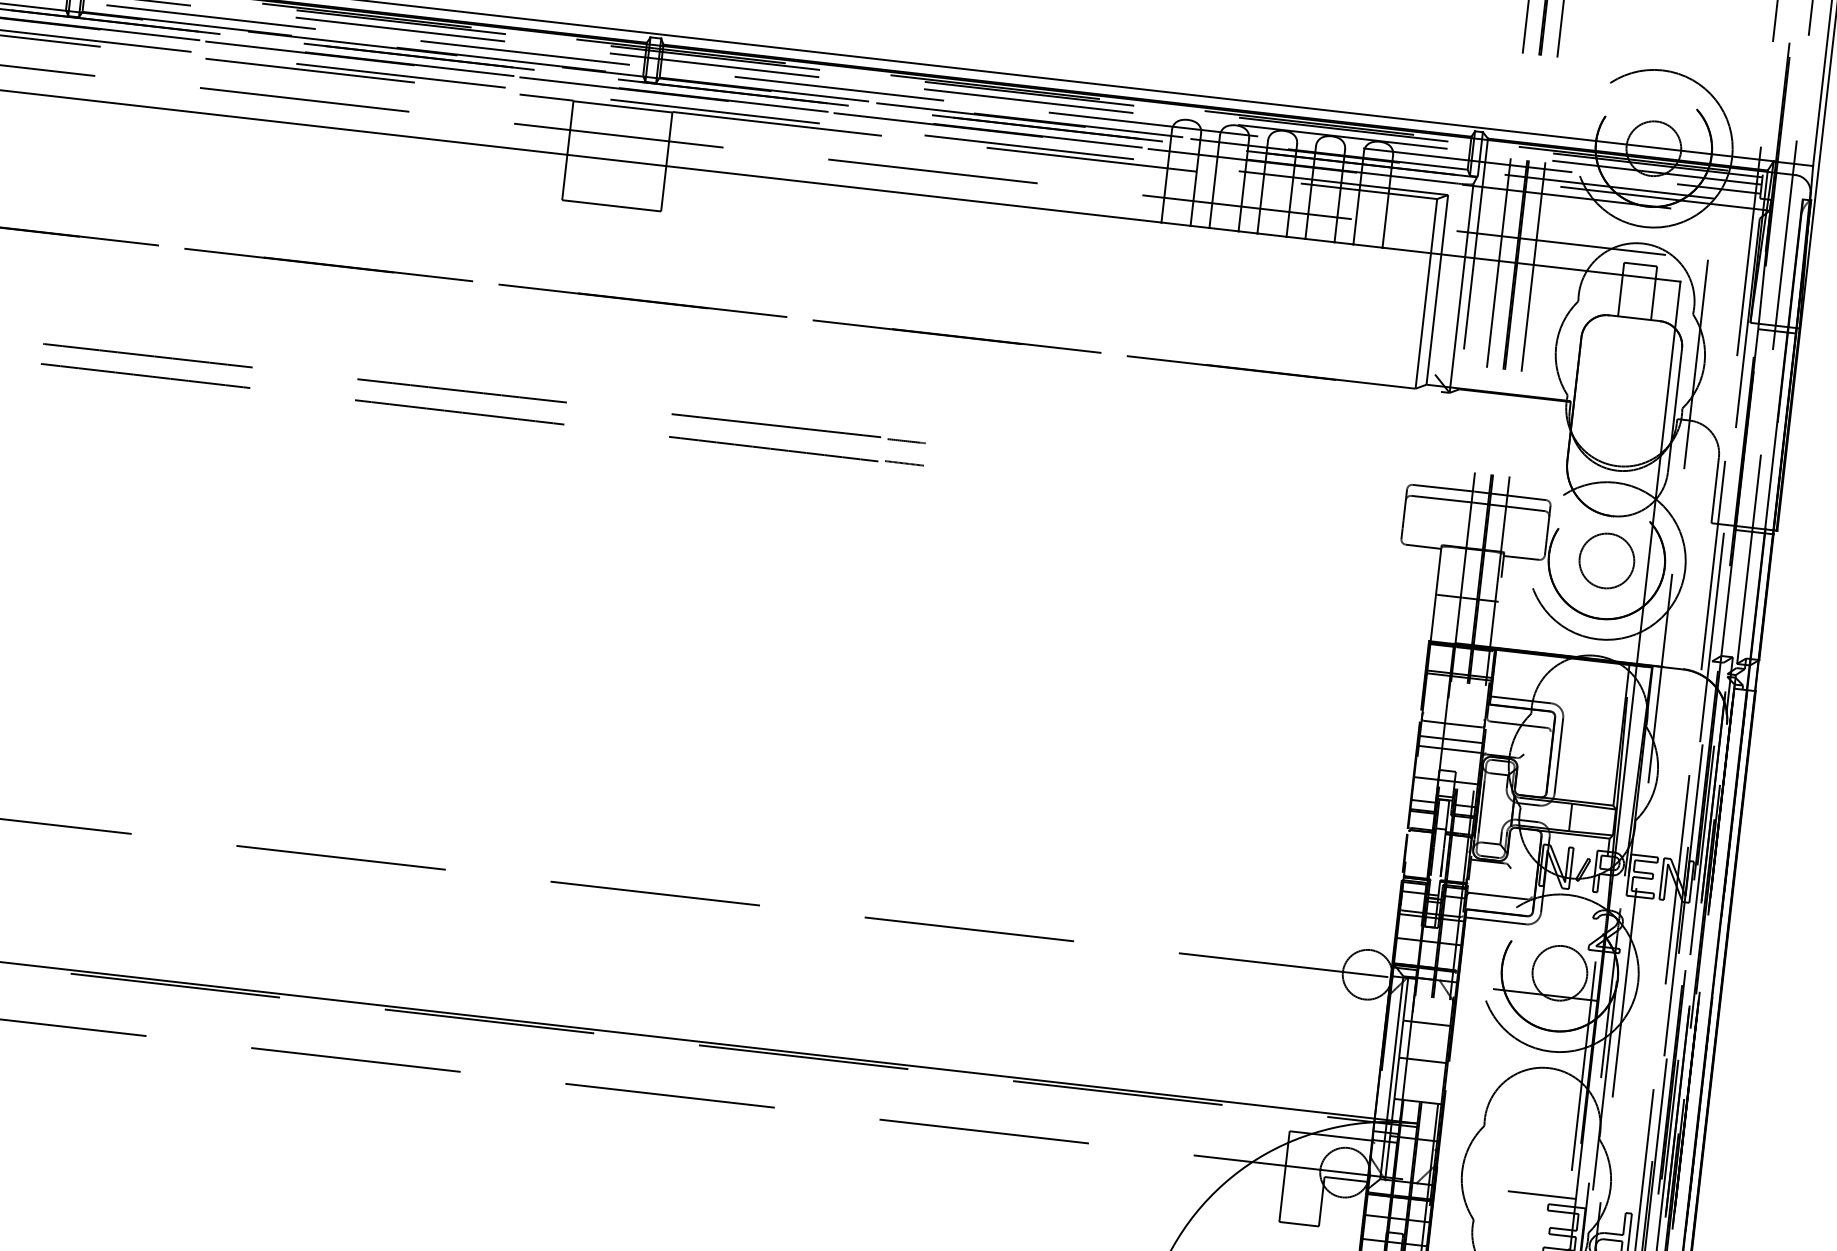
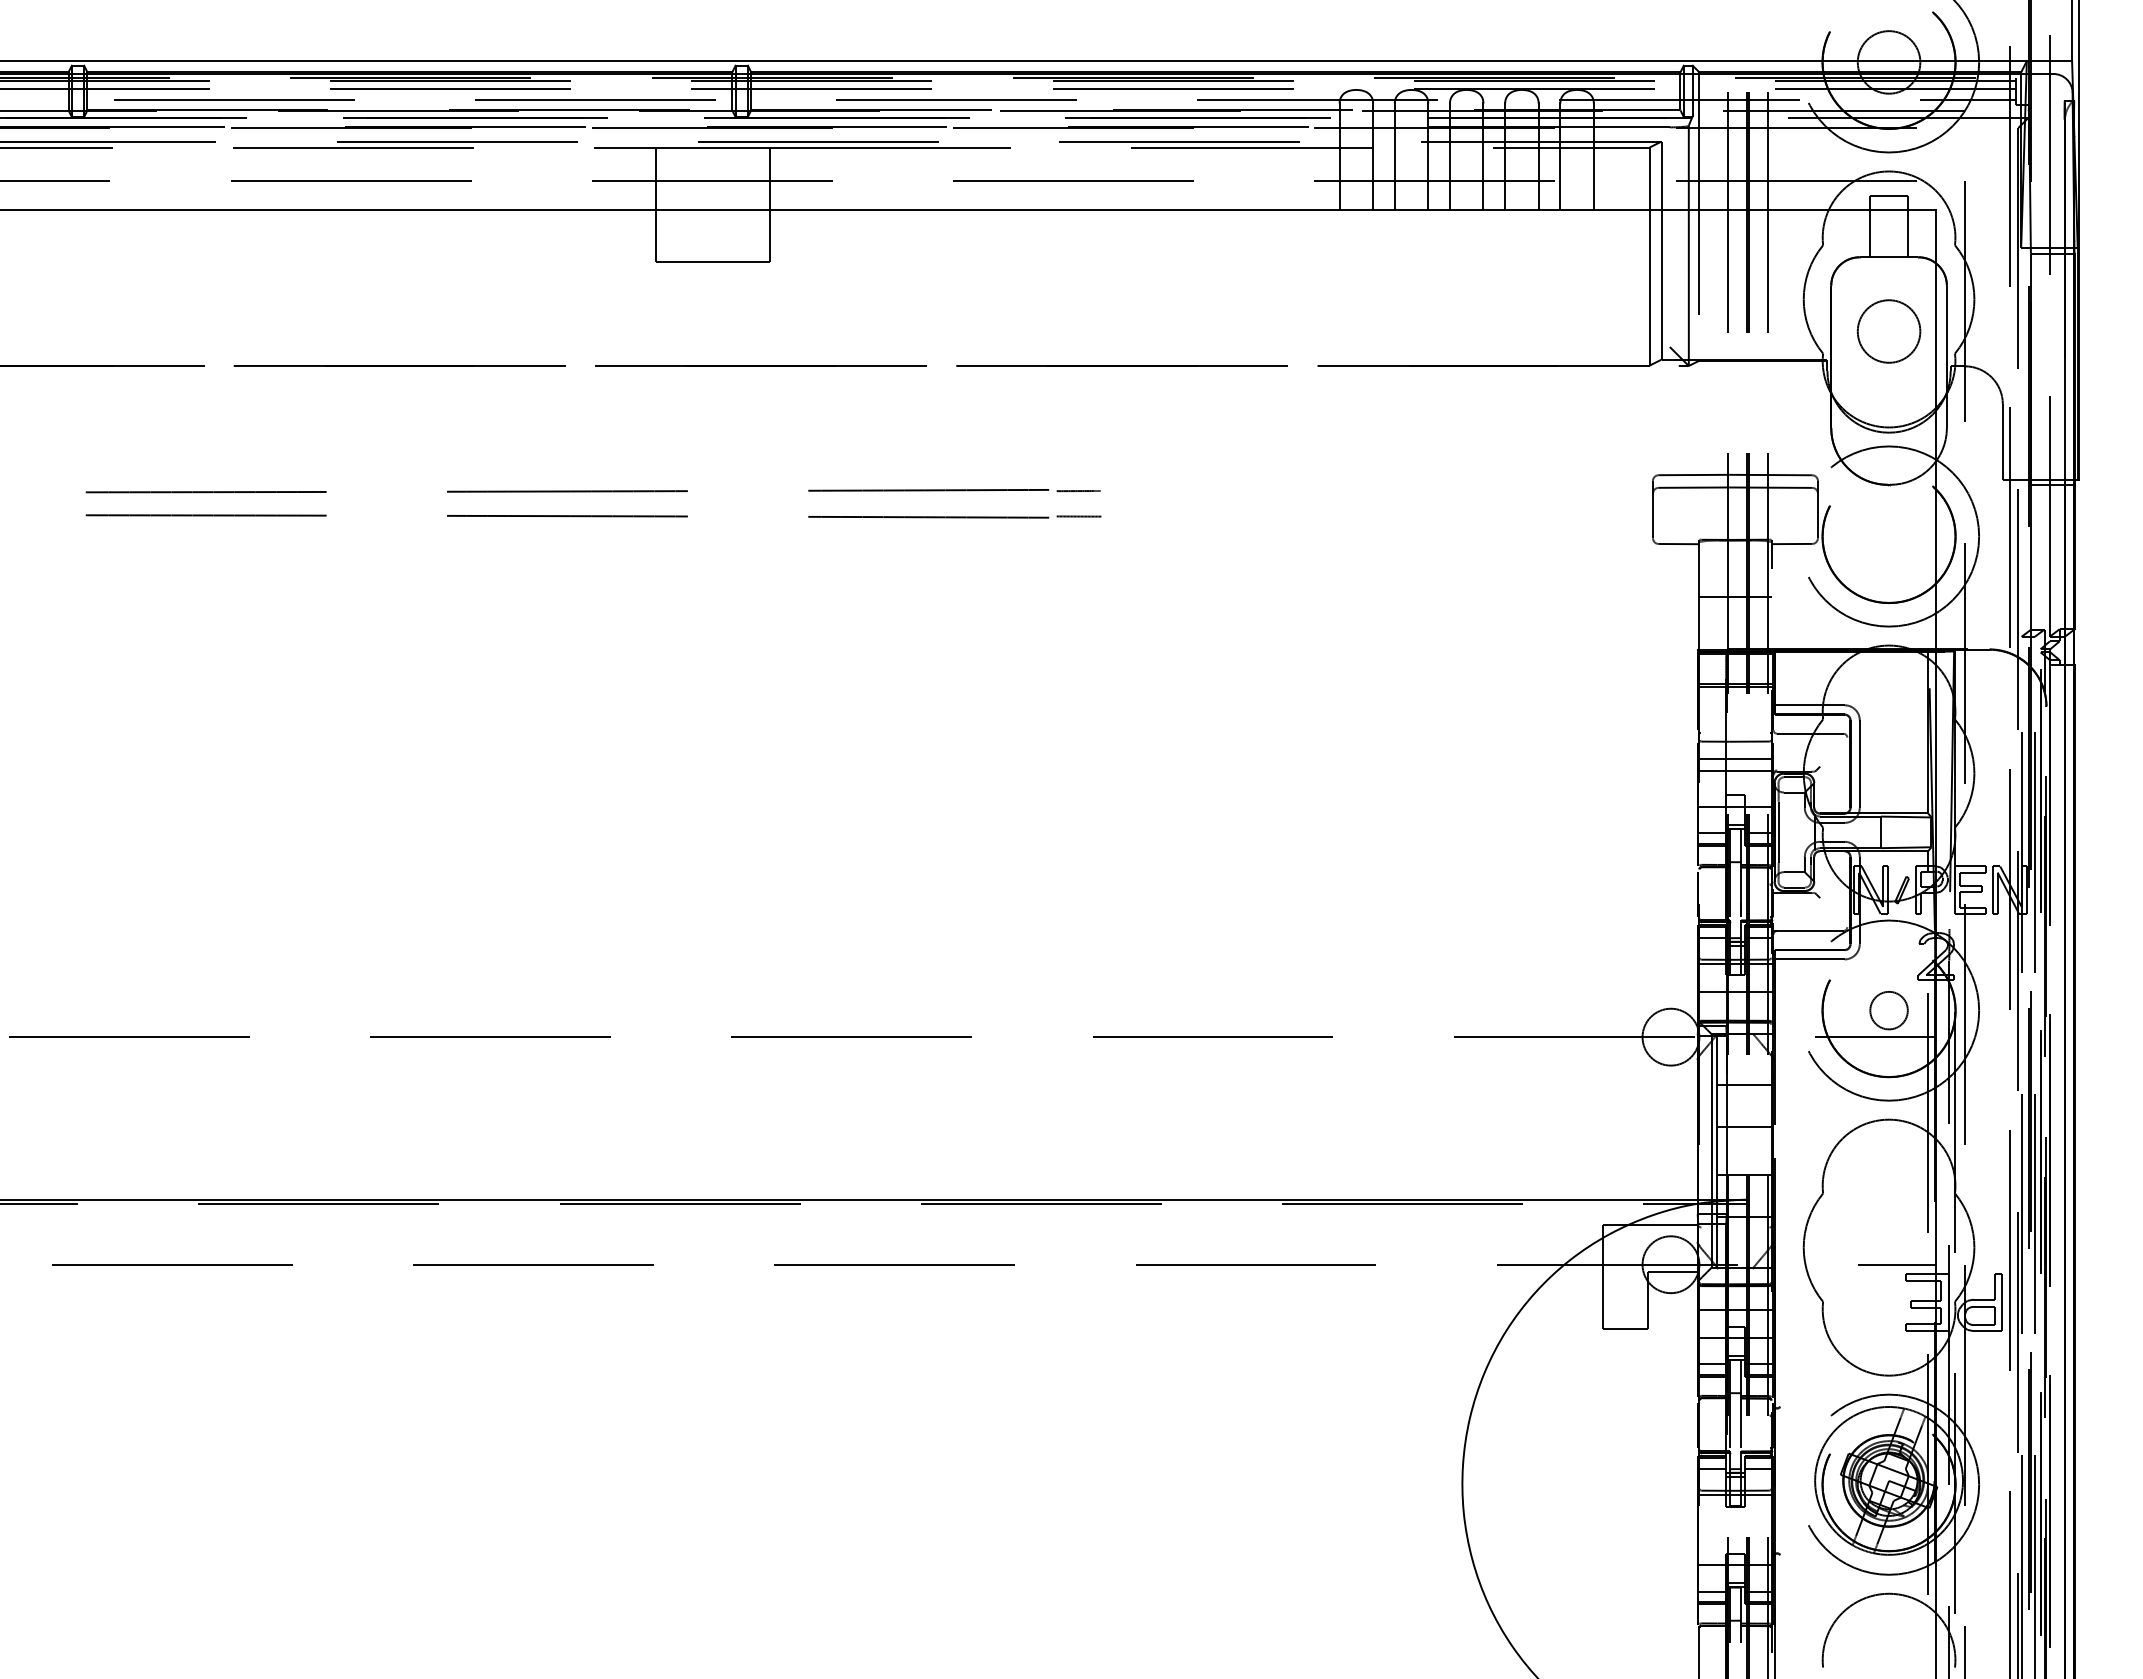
circle: (1606, 560) -> (1888, 331), moved
circle: (1559, 973) -> (1888, 1010), size x0.6

